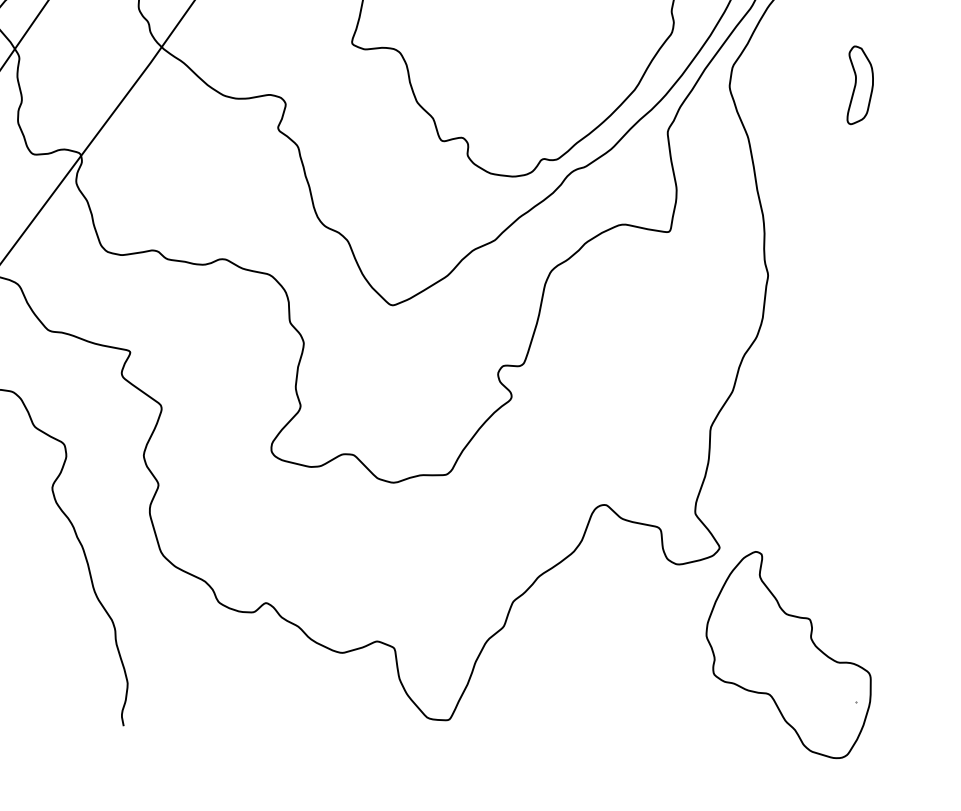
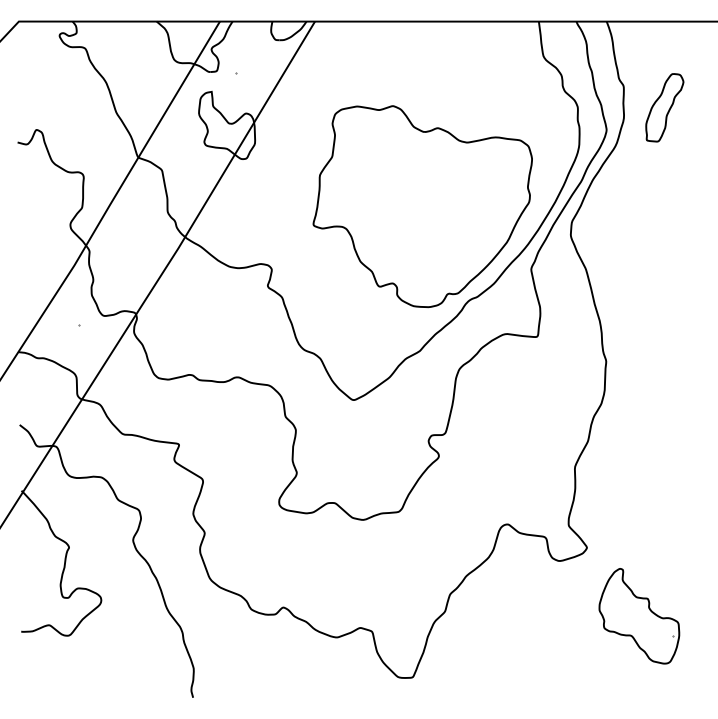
part: (859, 85) -> (658, 228), removed
part: (789, 653) -> (639, 615), size x0.7

